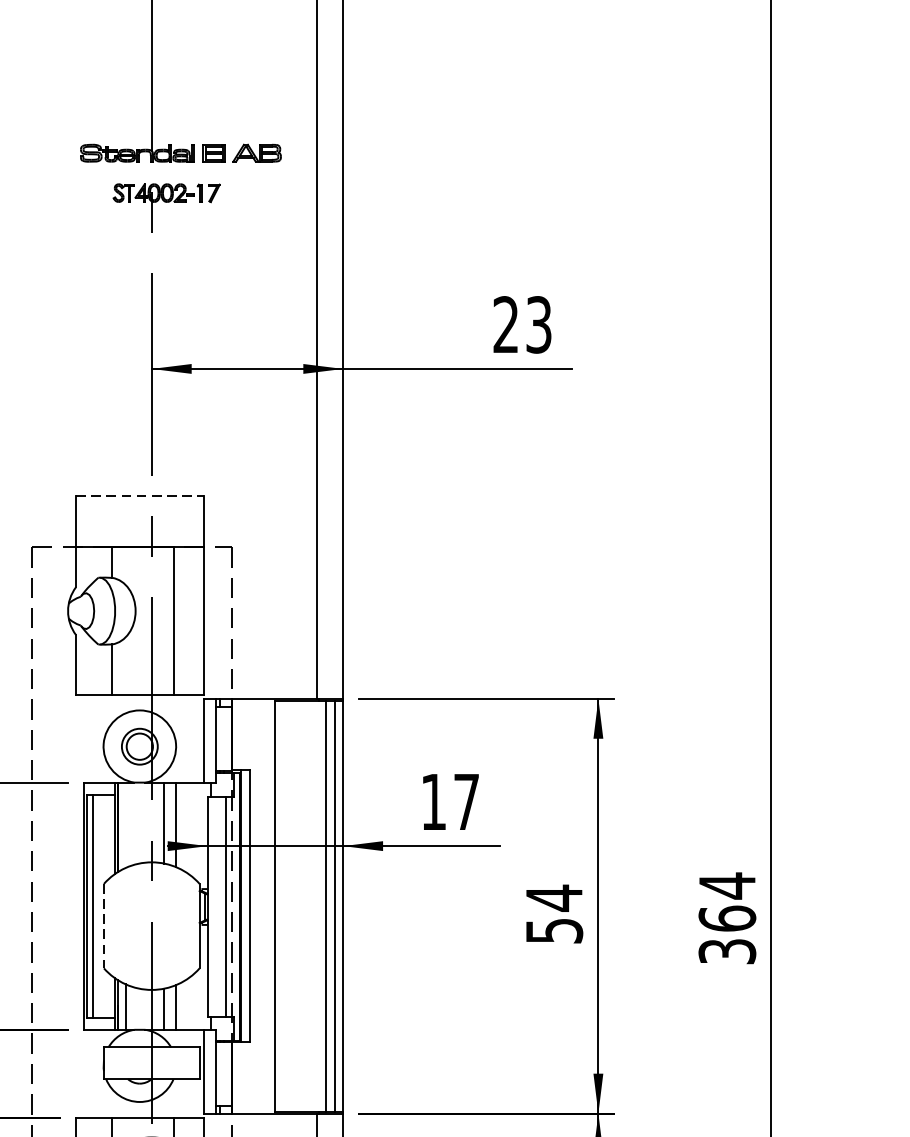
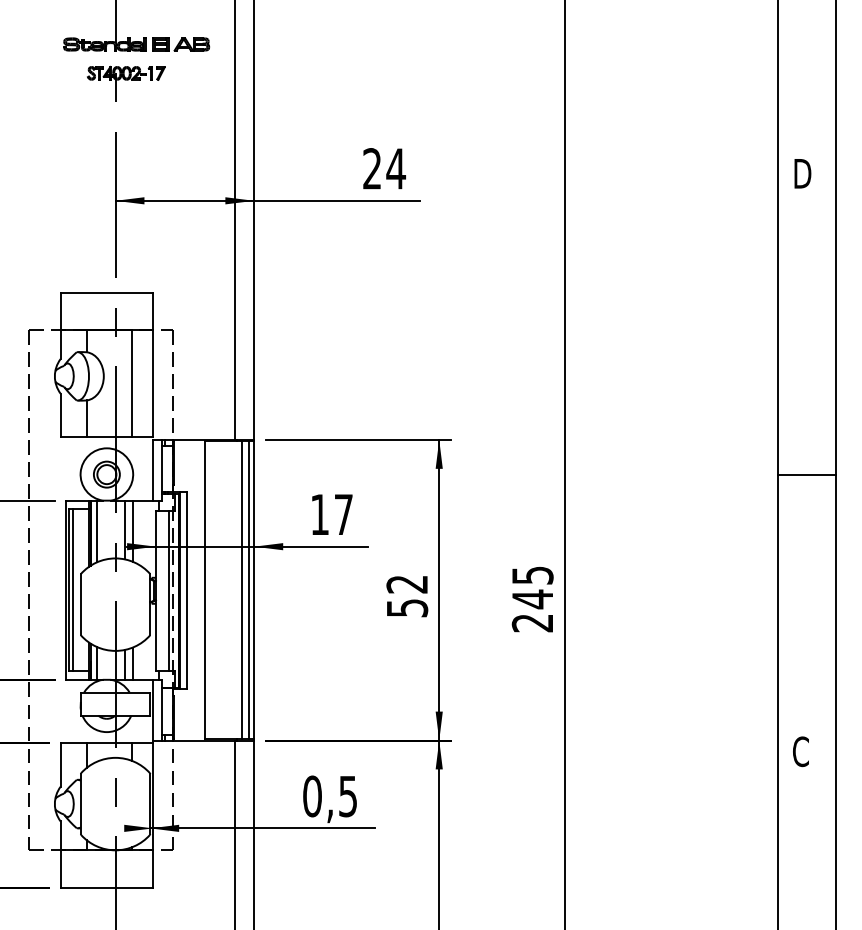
text: (539, 324) -> (396, 168), 23 -> 24
line: (140, 495) -> (107, 292), dashed -> solid
line: (125, 825) -> (96, 531), added
text: (553, 898) -> (406, 584), 54 -> 52
text: (727, 917) -> (532, 598), 364 -> 245
line: (103, 925) -> (80, 604), dashed -> solid

